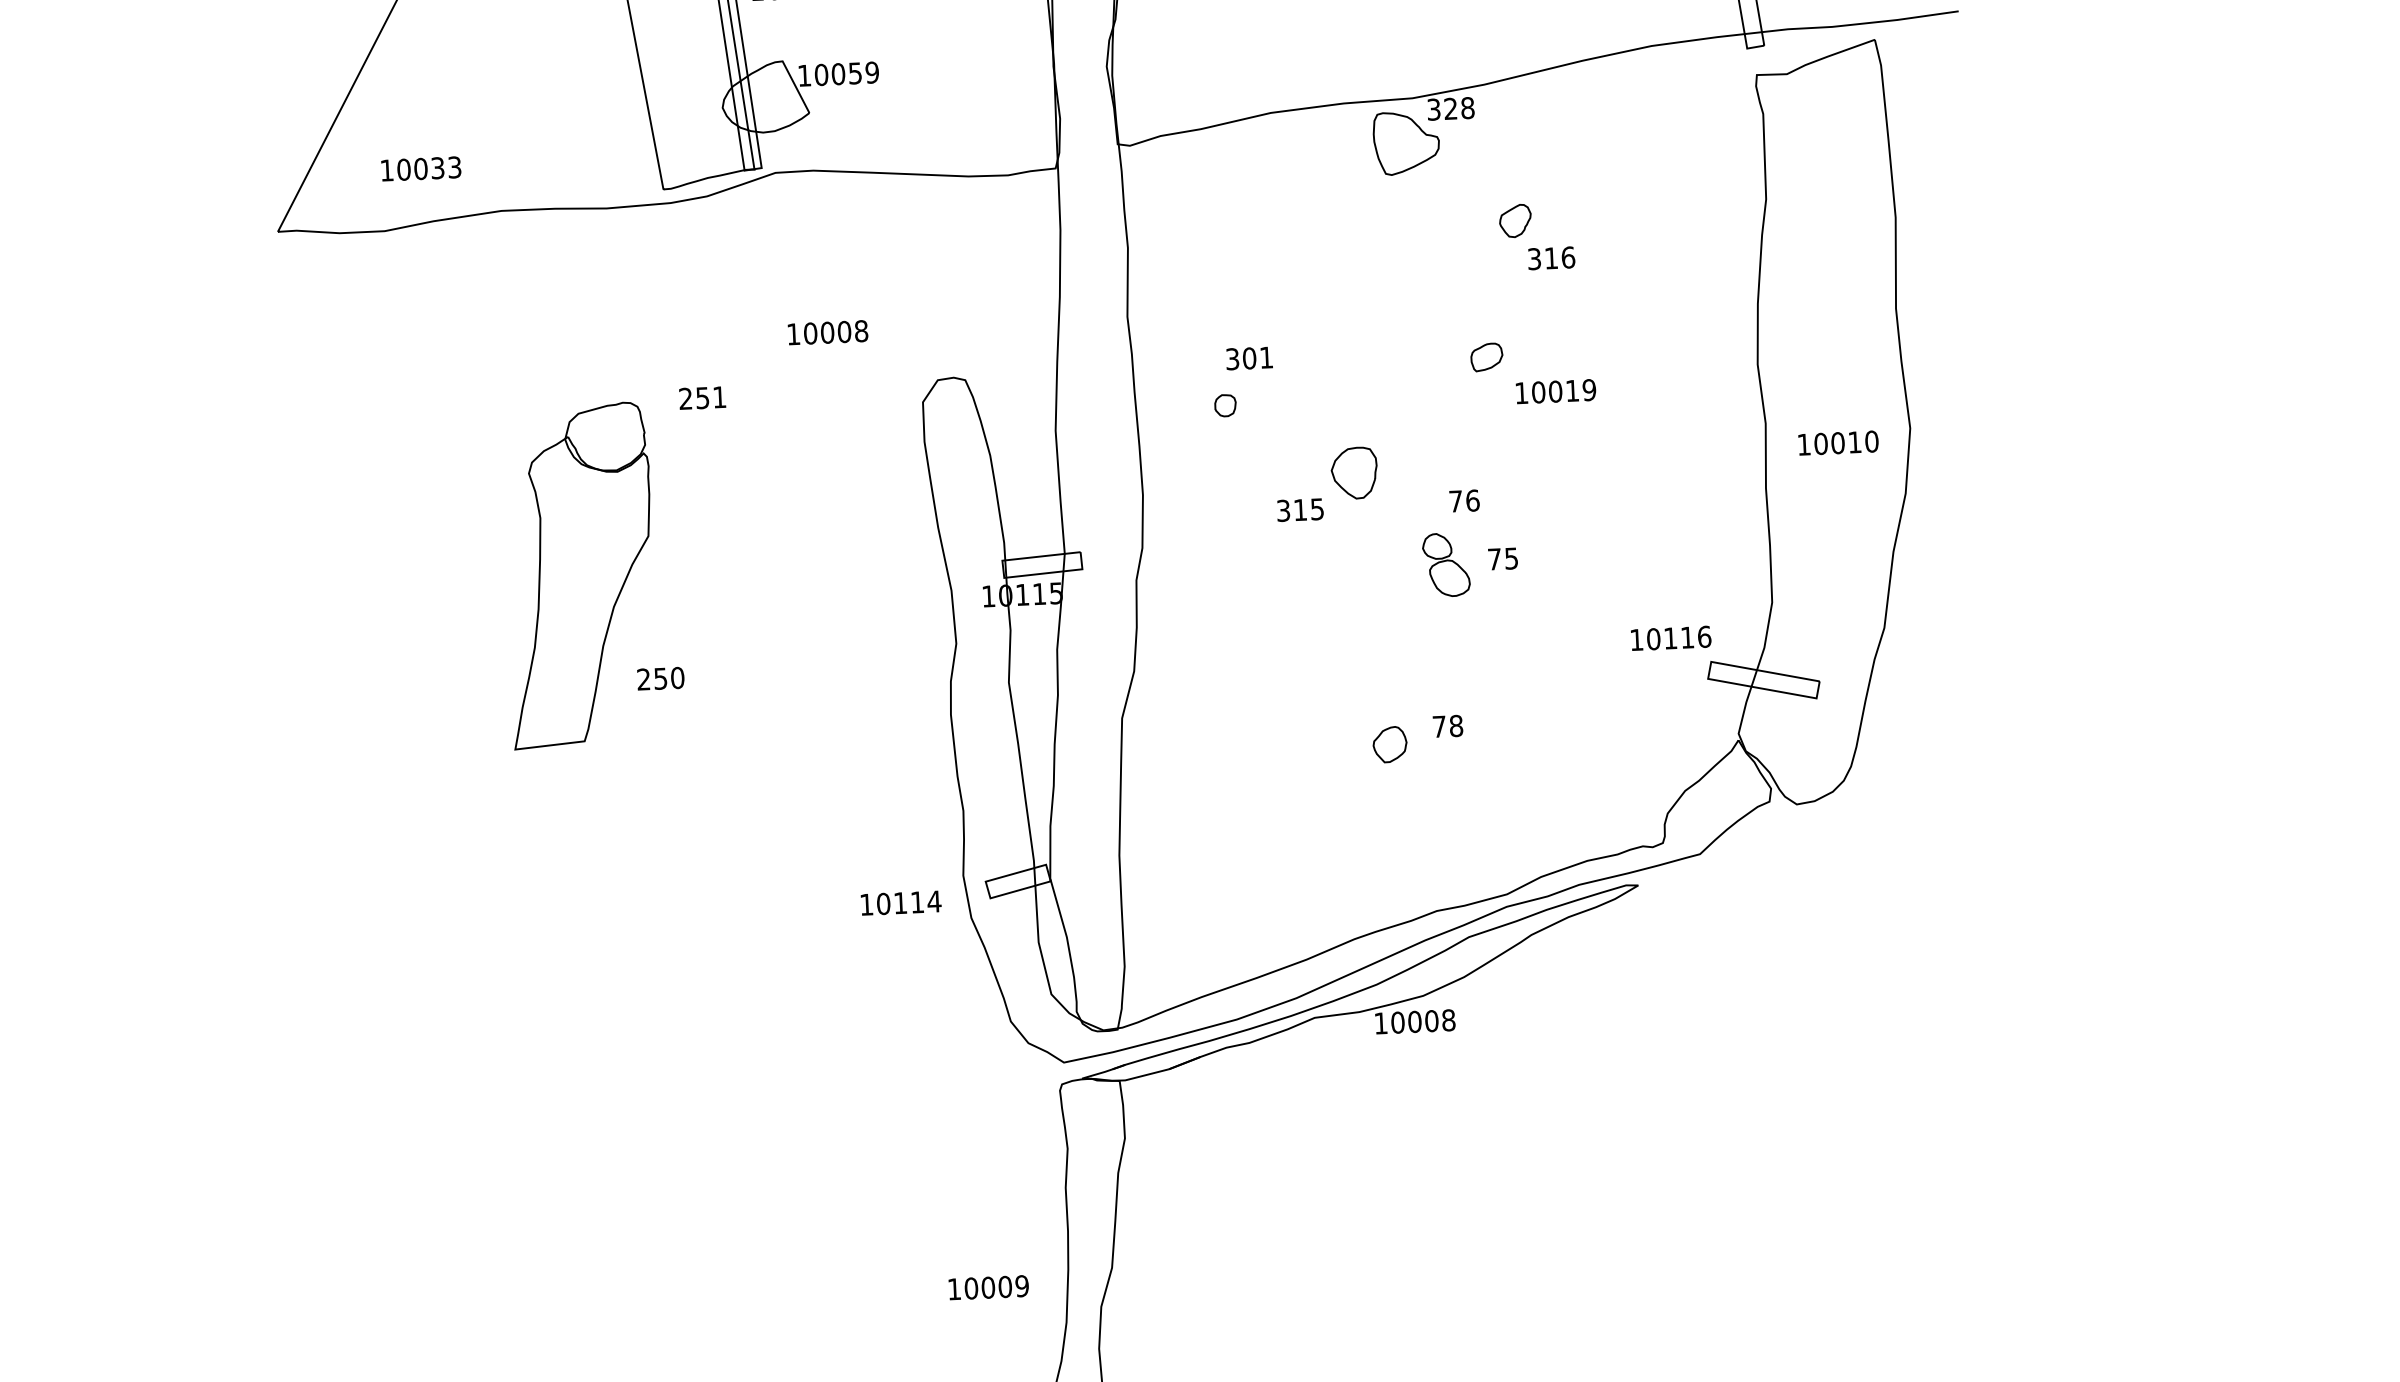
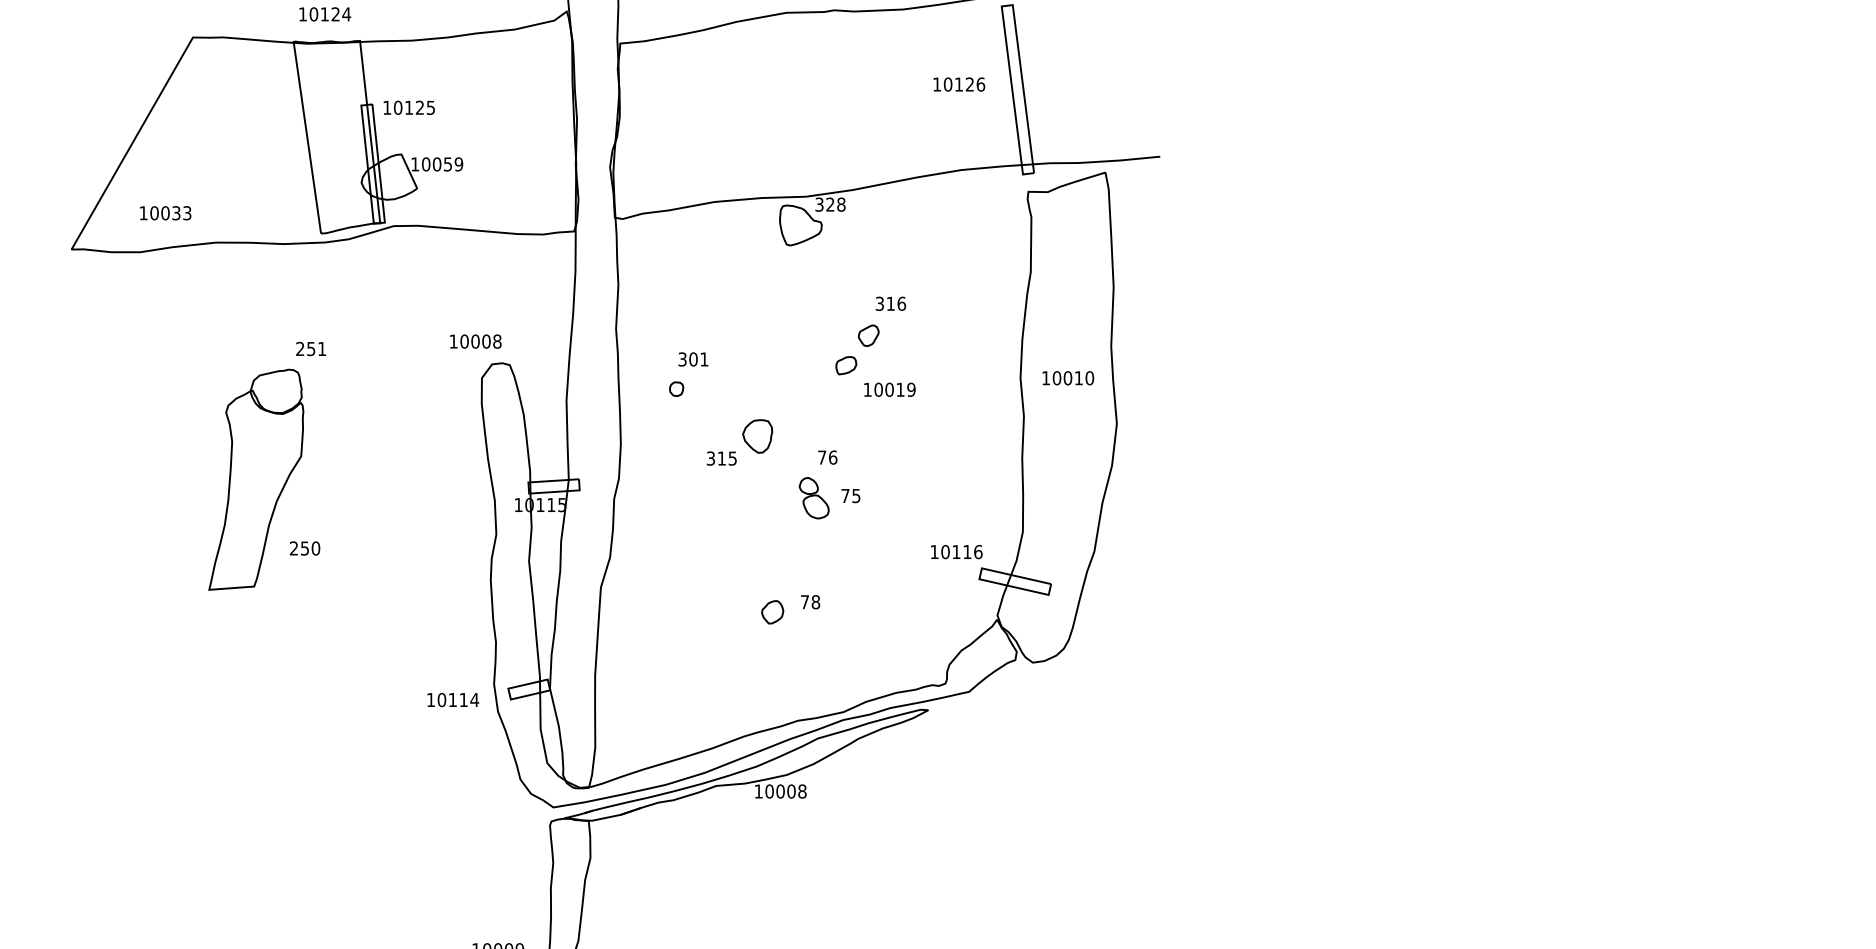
part: (1515, 220) -> (868, 335), moved
text: (827, 332) -> (475, 341), moved
text: (701, 397) -> (310, 348), moved
text: (1838, 443) -> (1068, 378), moved

